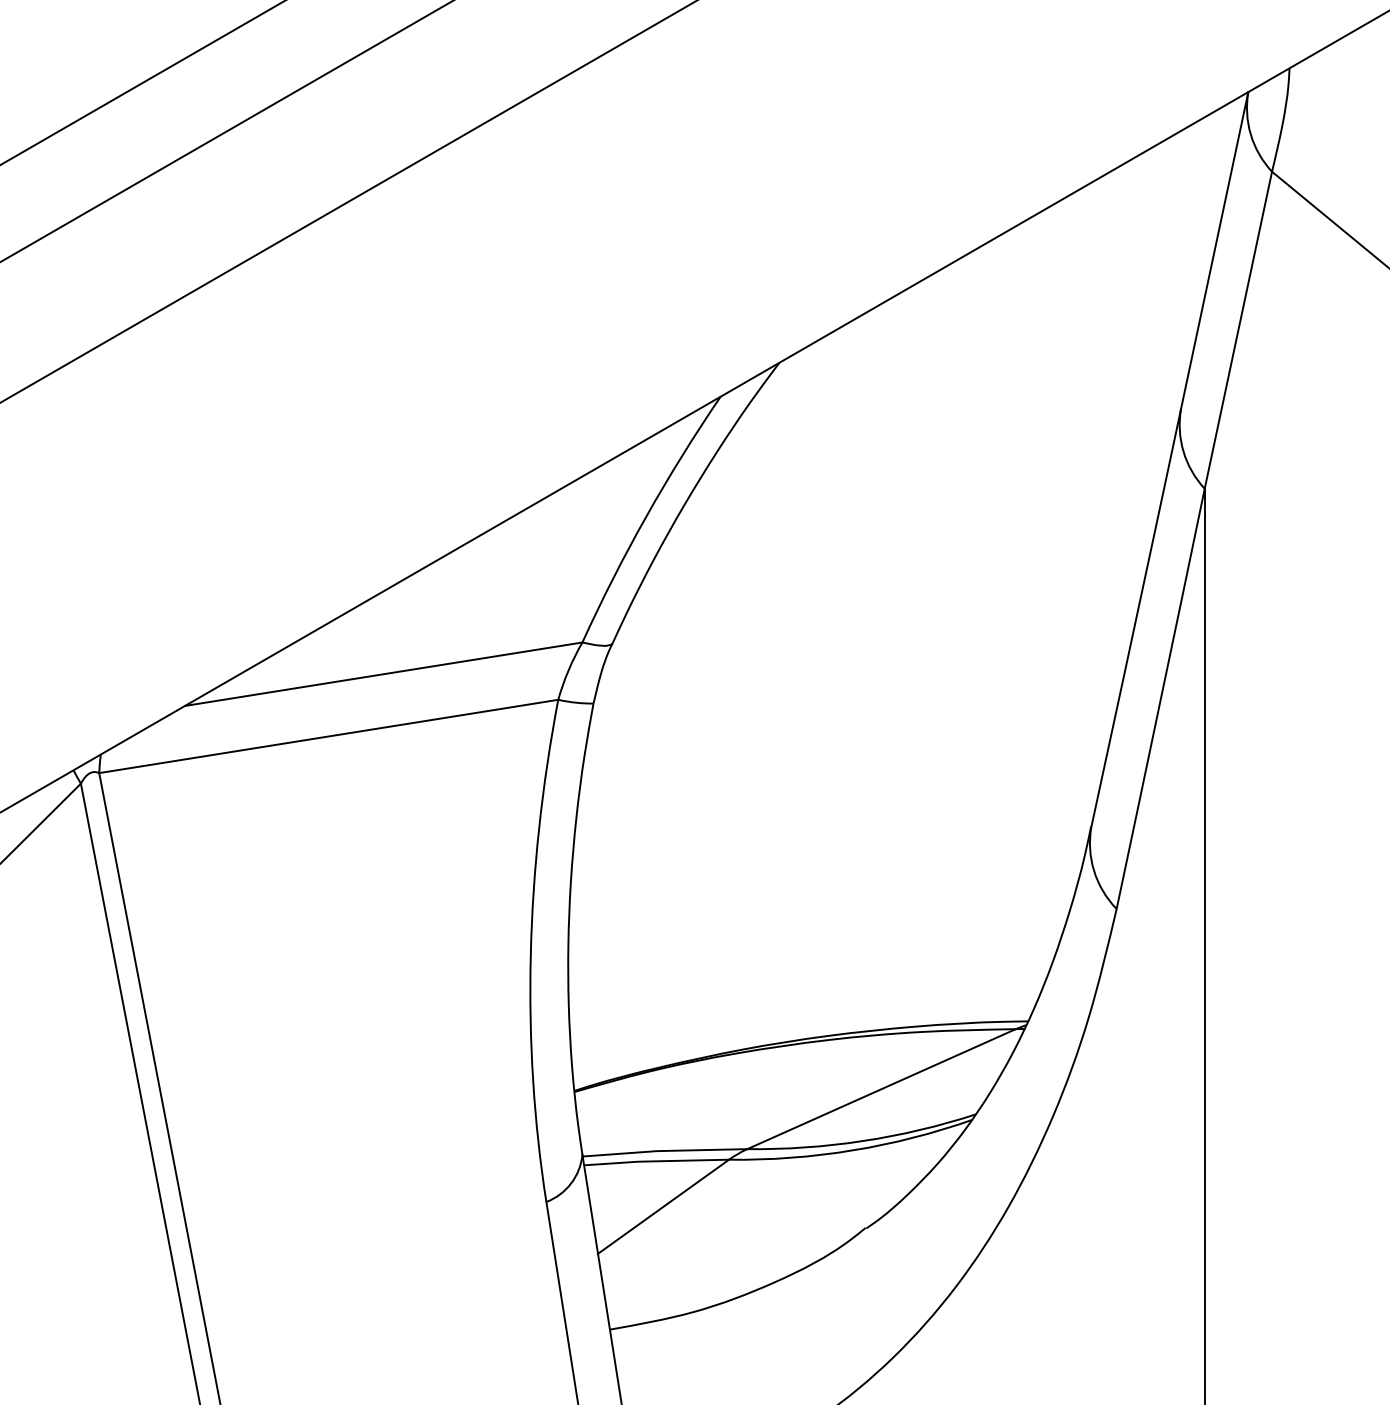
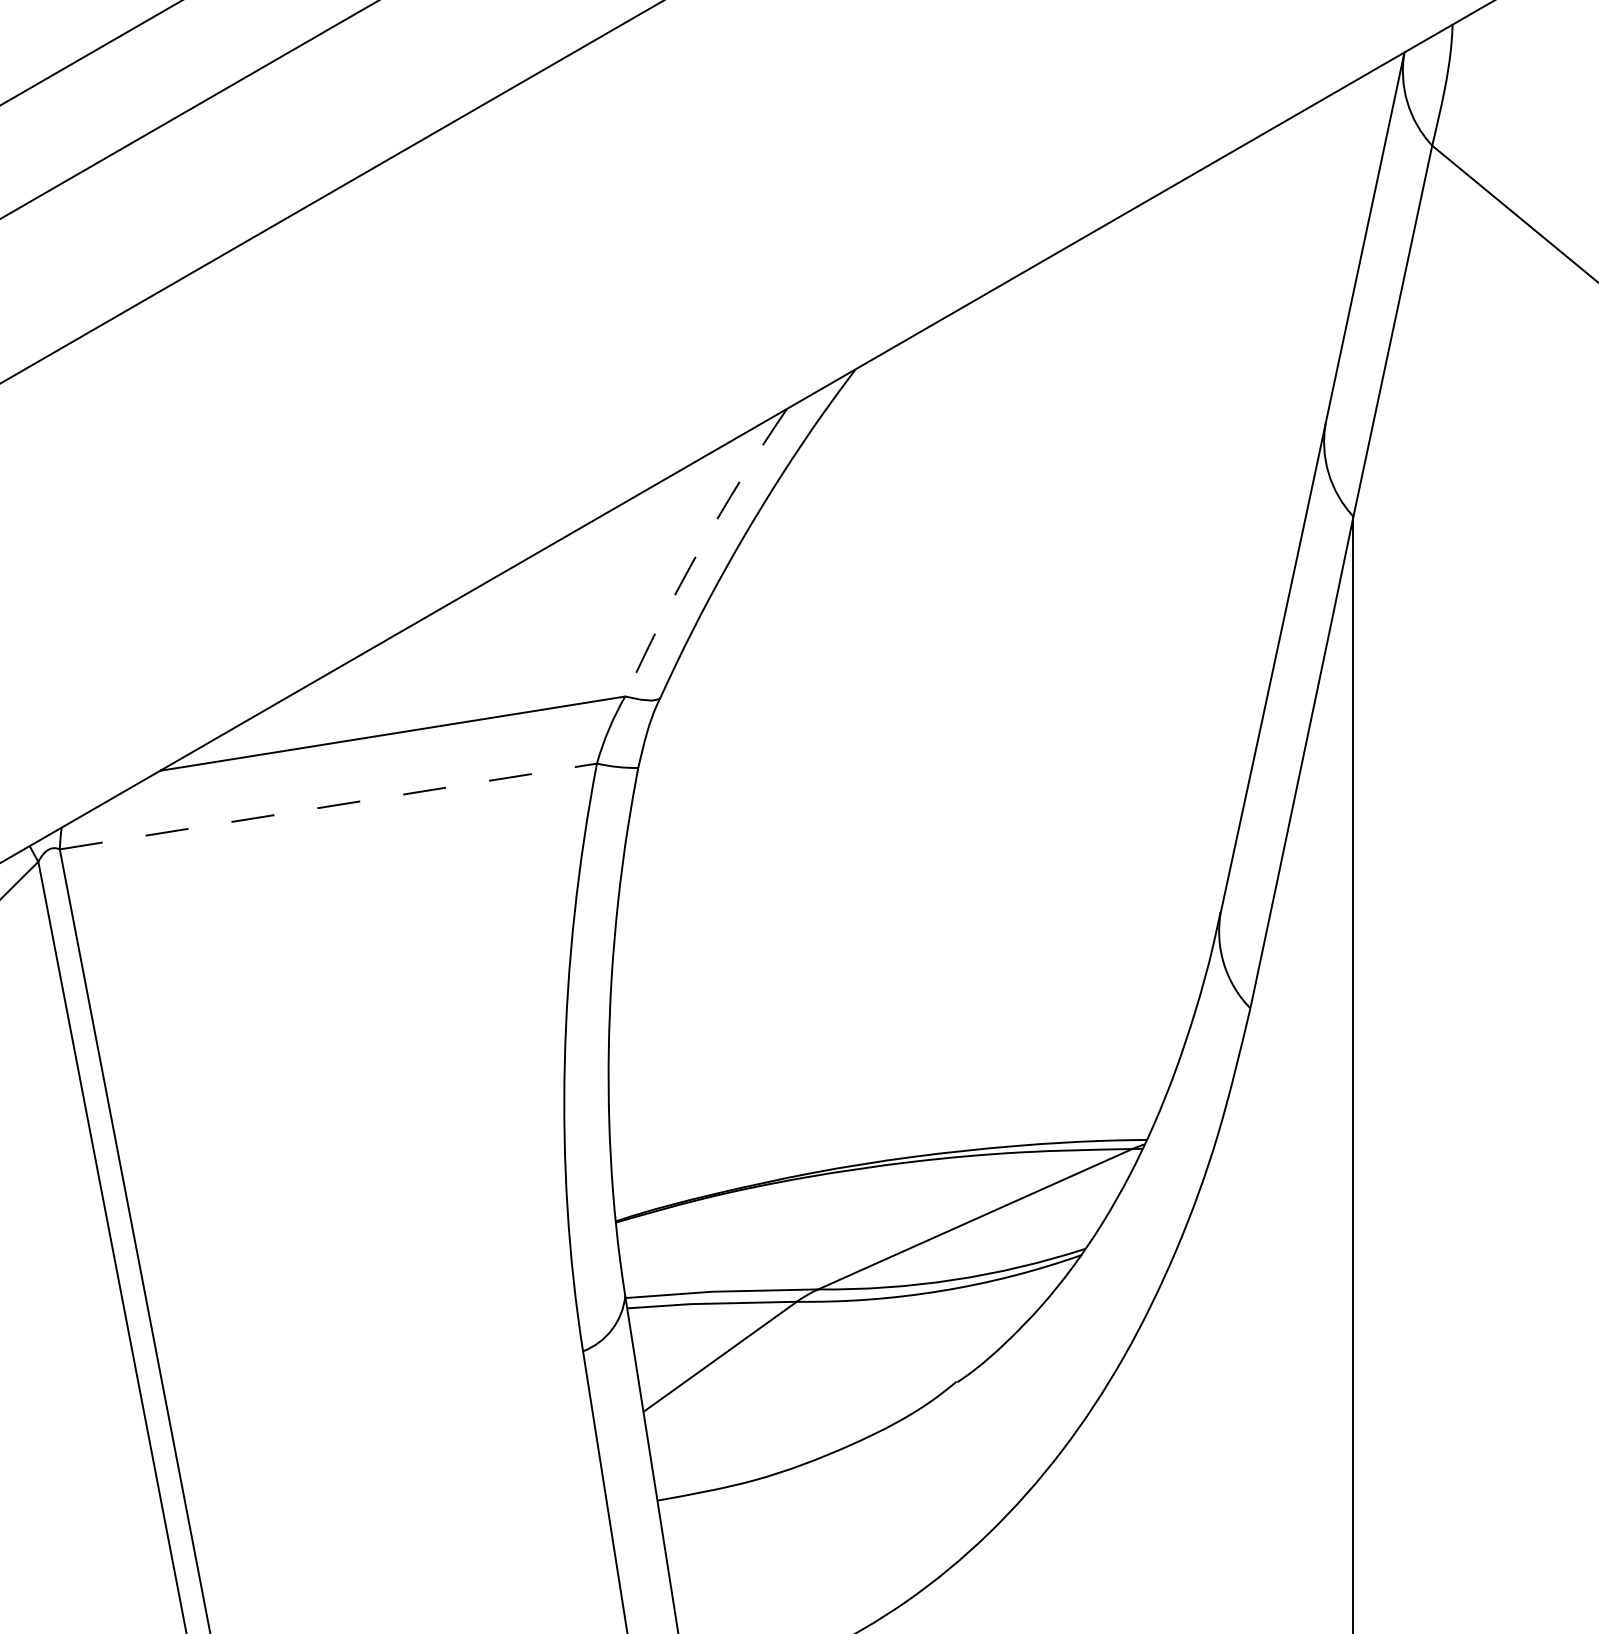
arc: (646, 516) -> (700, 549), solid -> dashed
line: (329, 736) -> (329, 806), solid -> dashed

